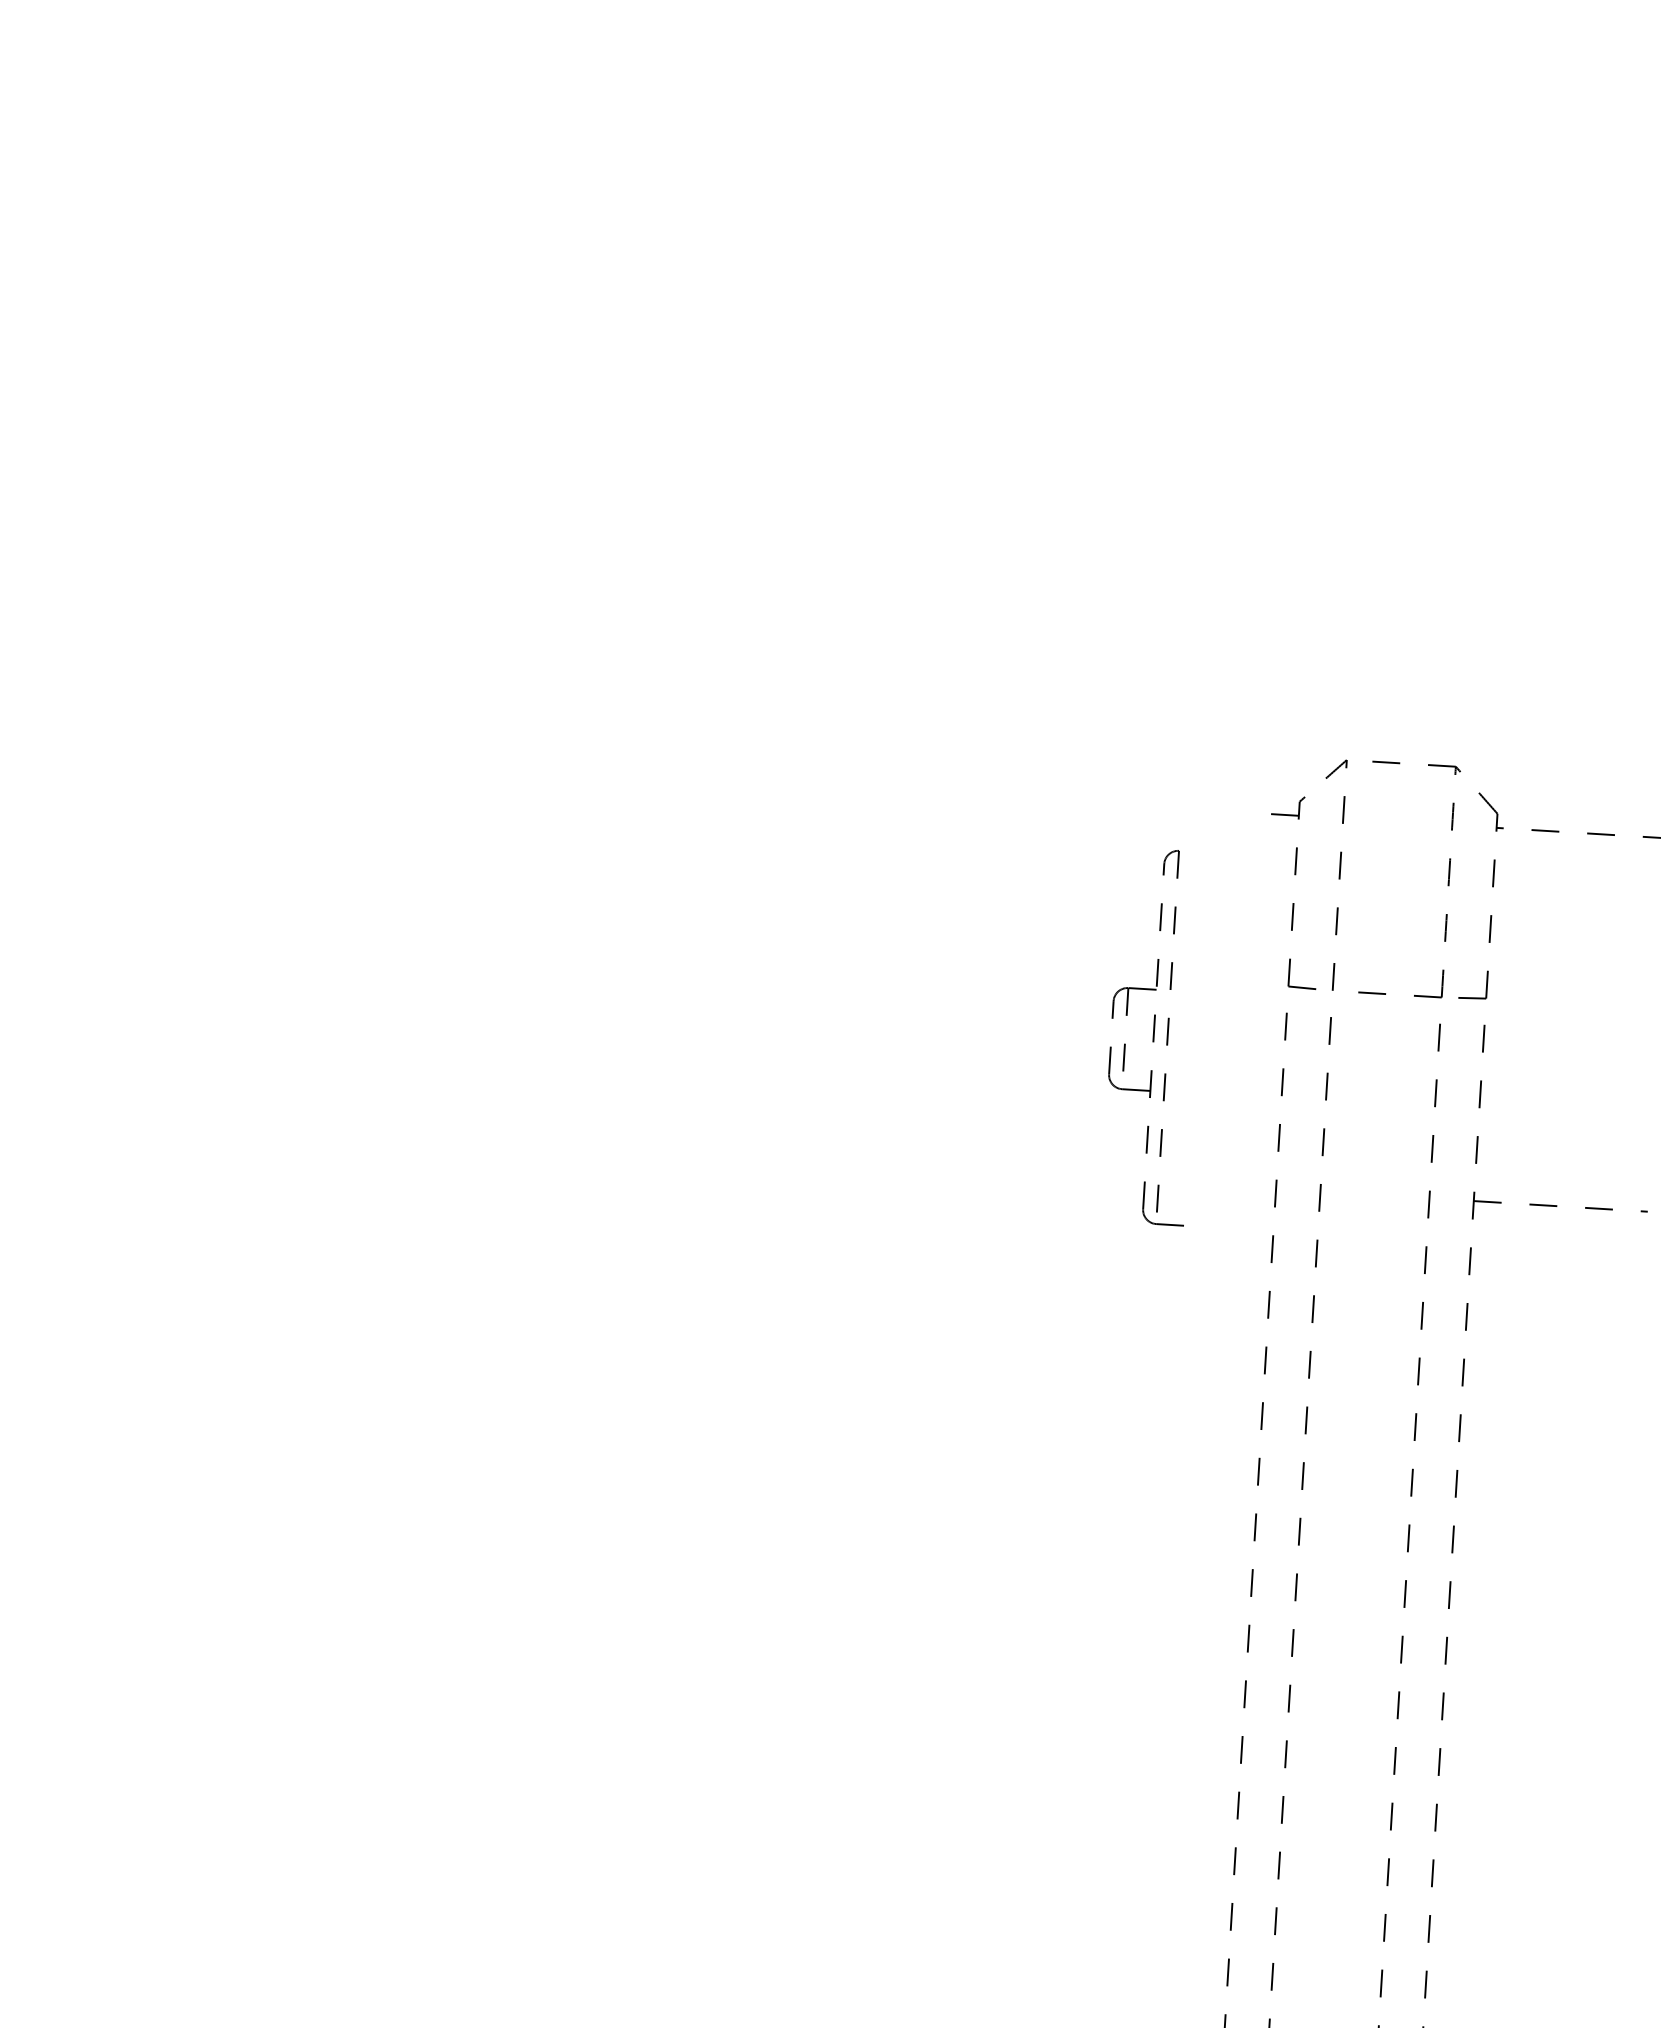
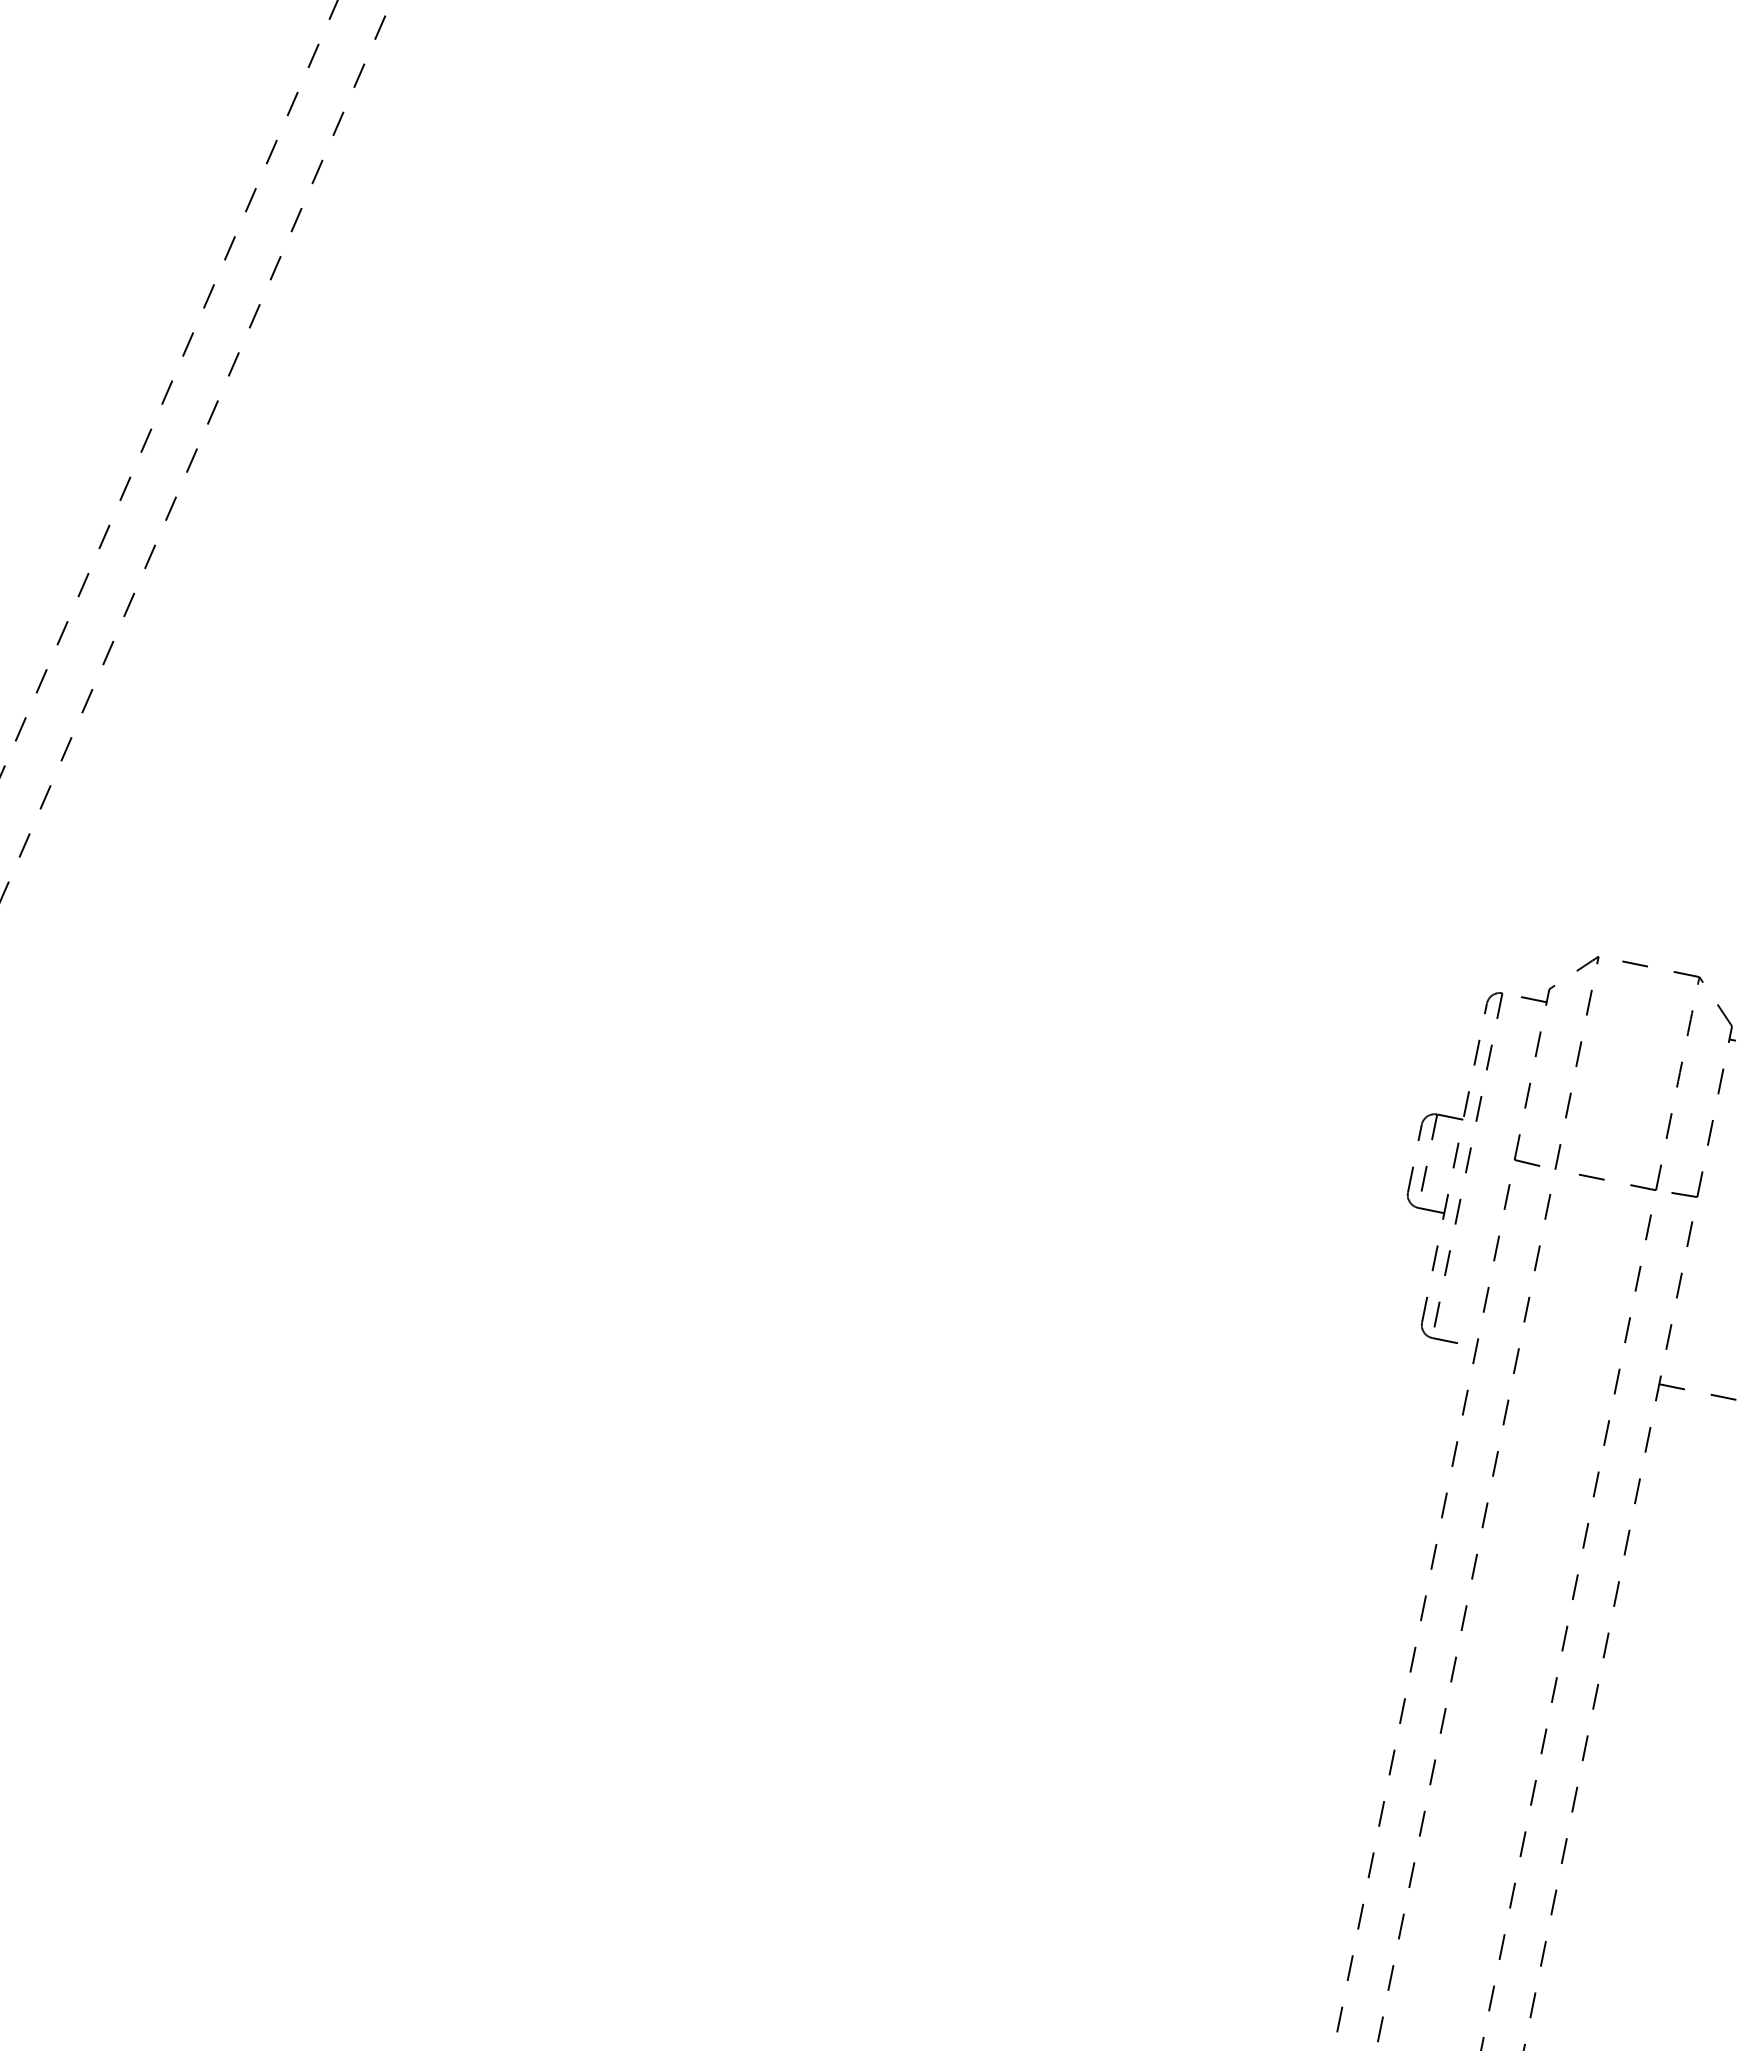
part: (1154, 1041) -> (1454, 1167), moved

